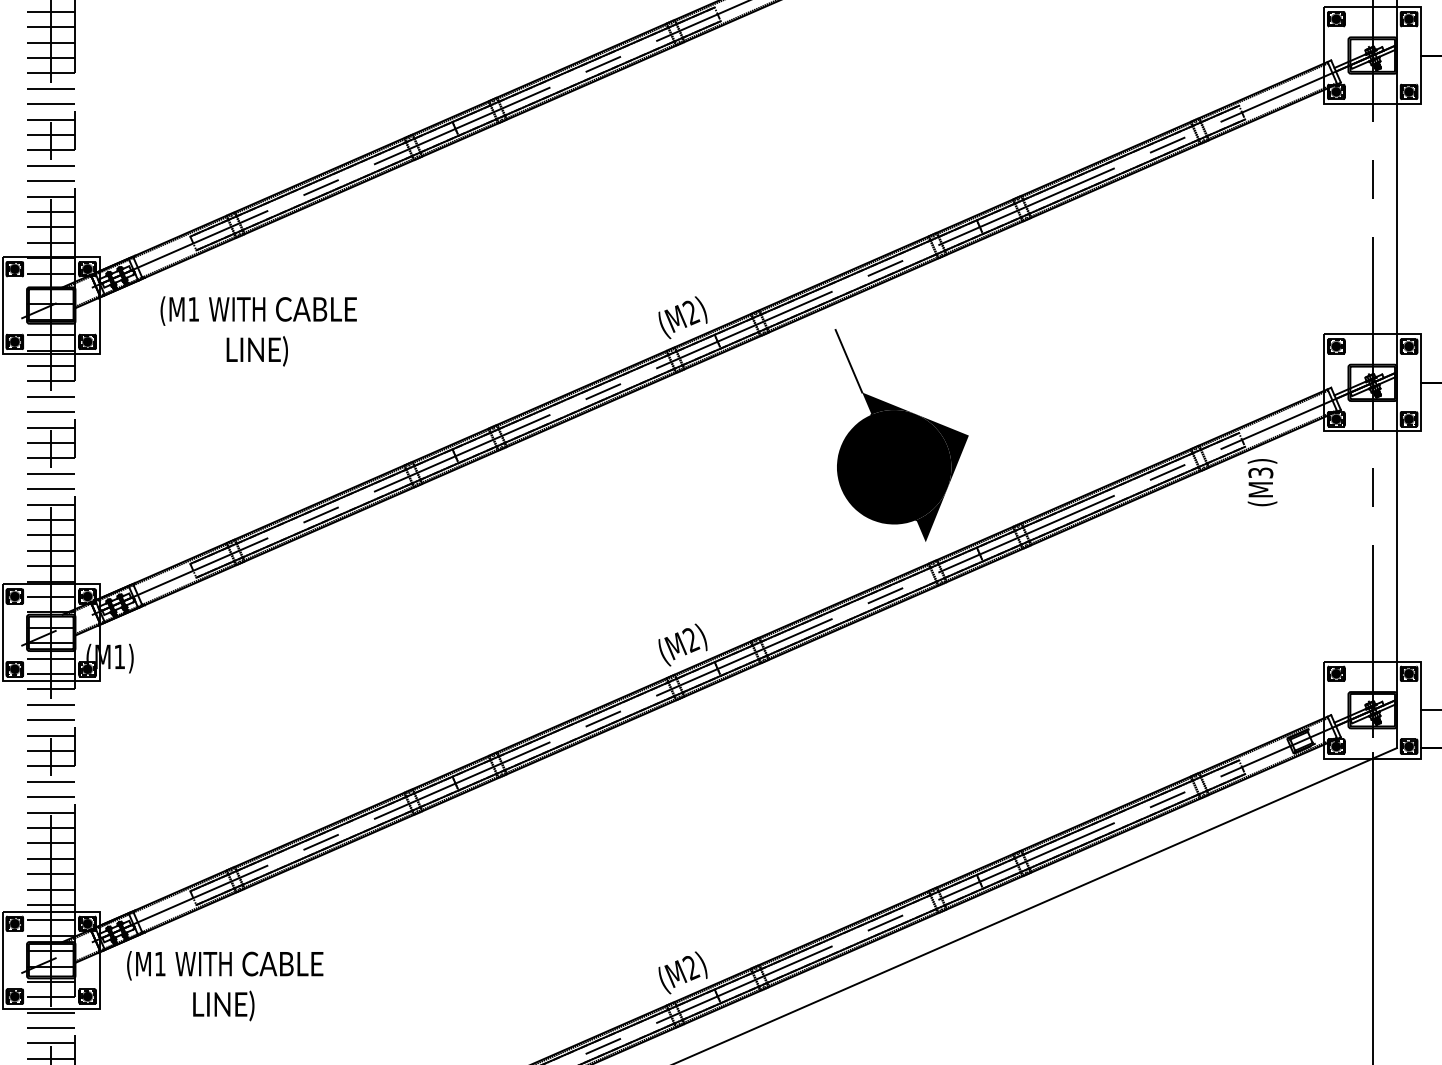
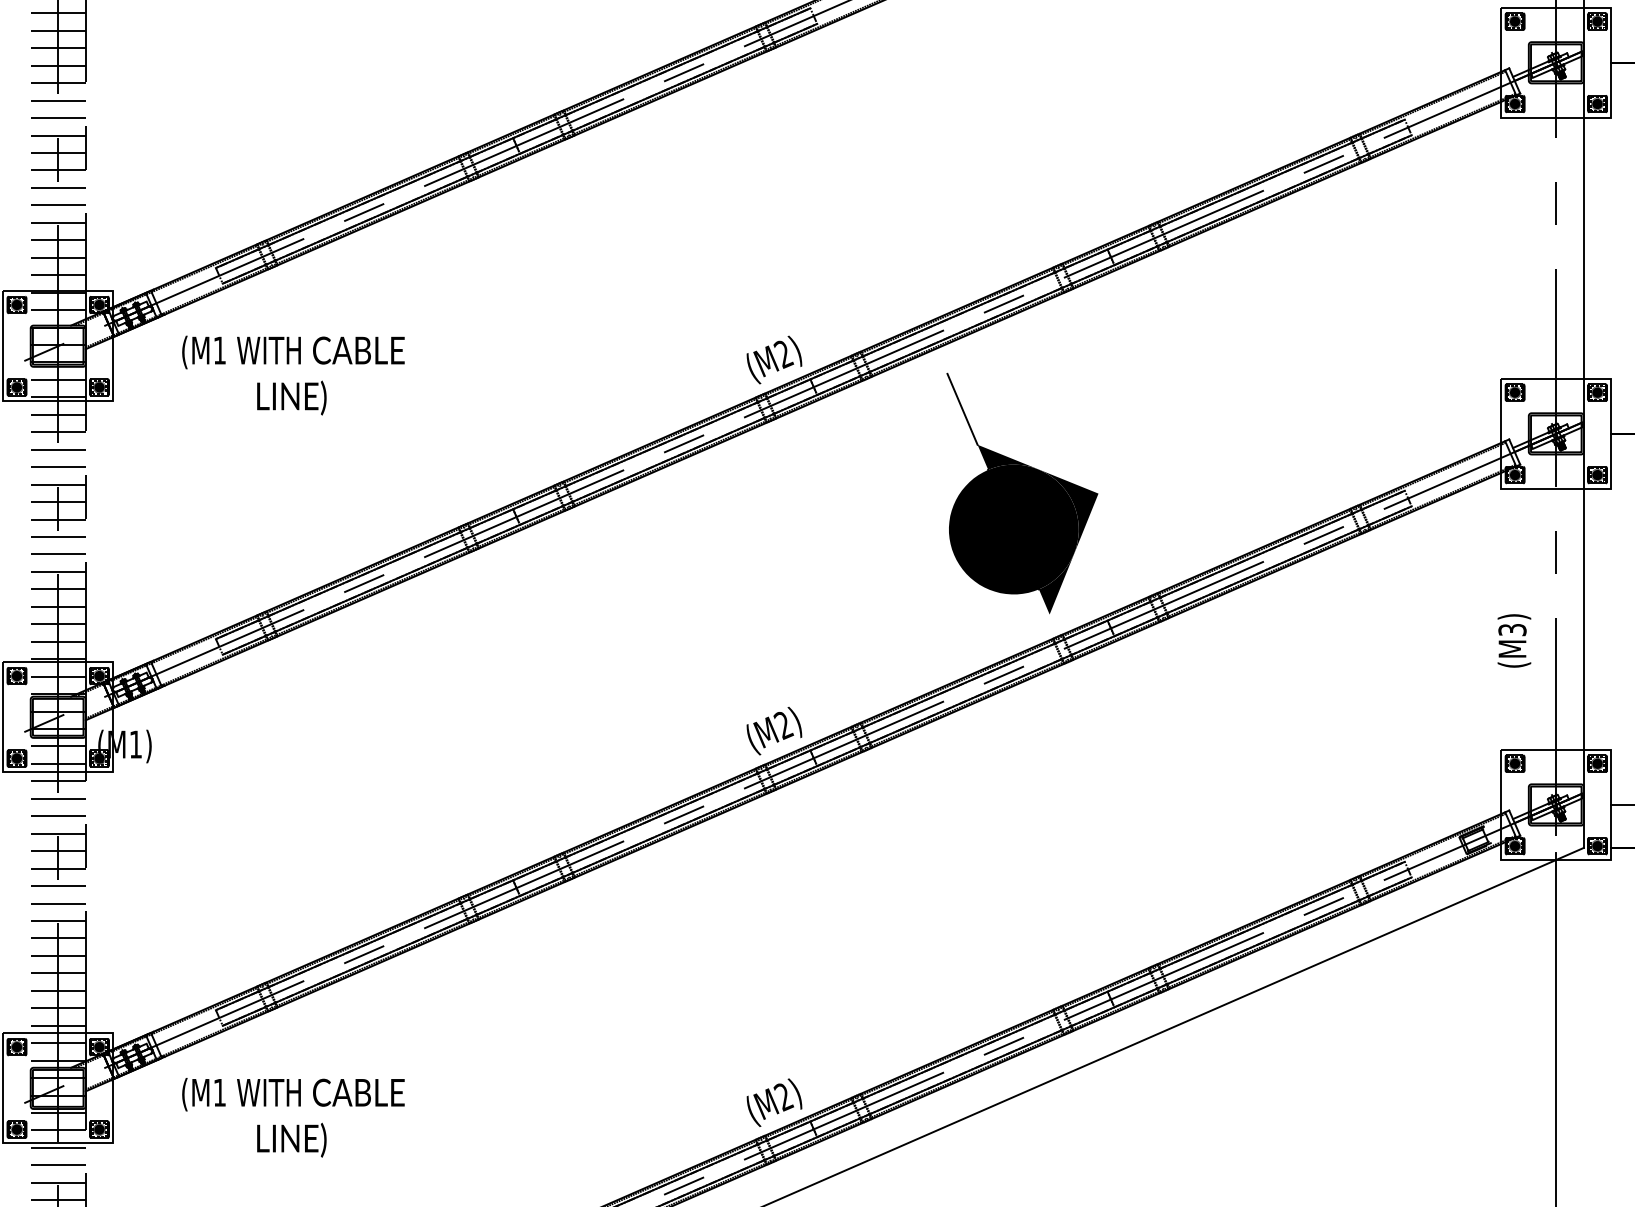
text: (1262, 482) -> (1514, 640), moved
text: (225, 985) -> (293, 1117), moved

